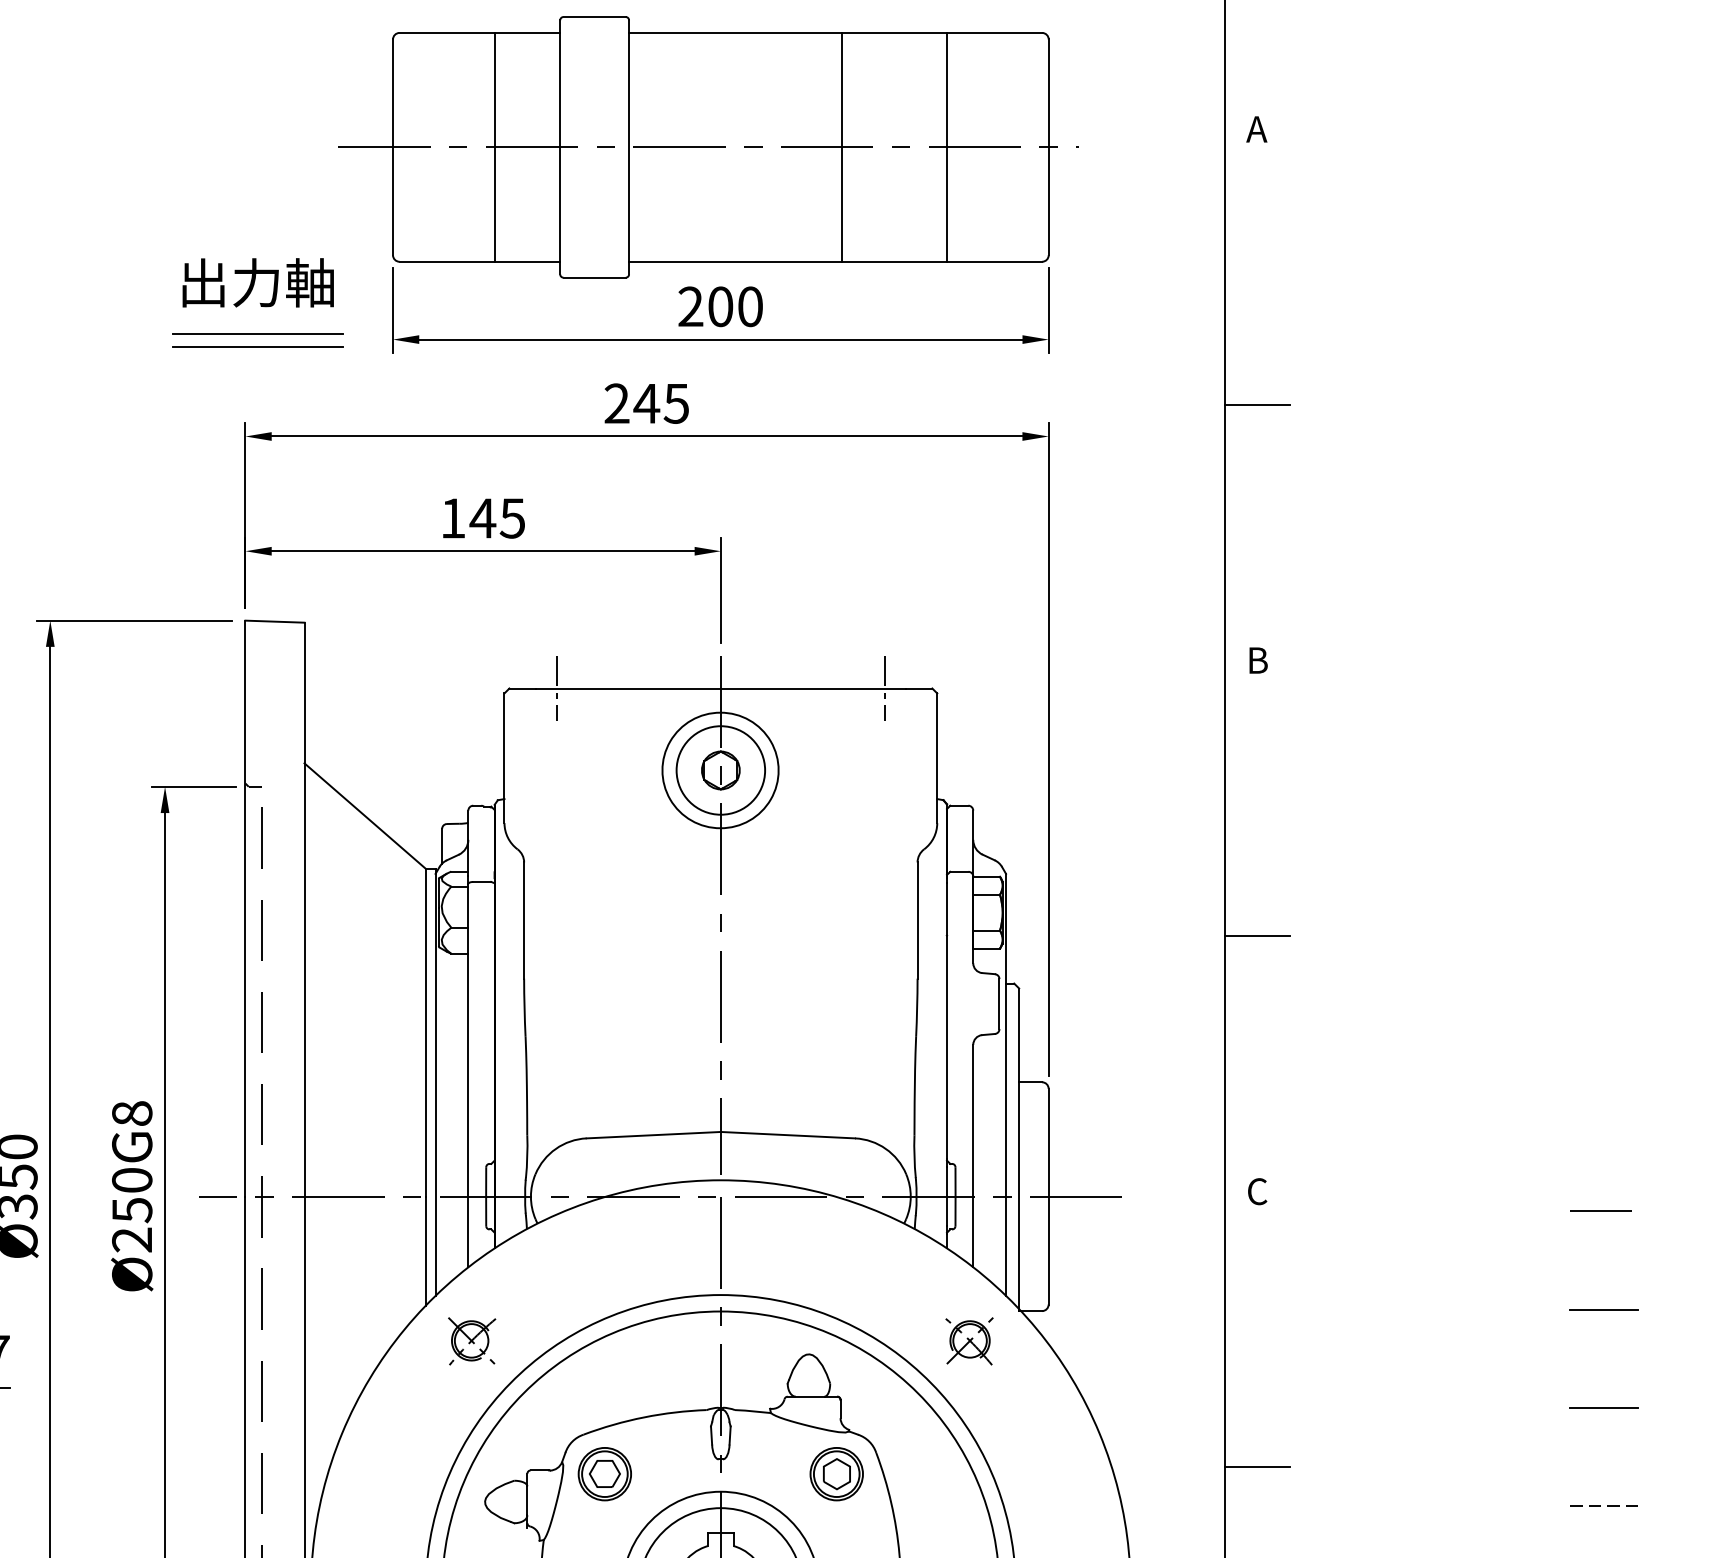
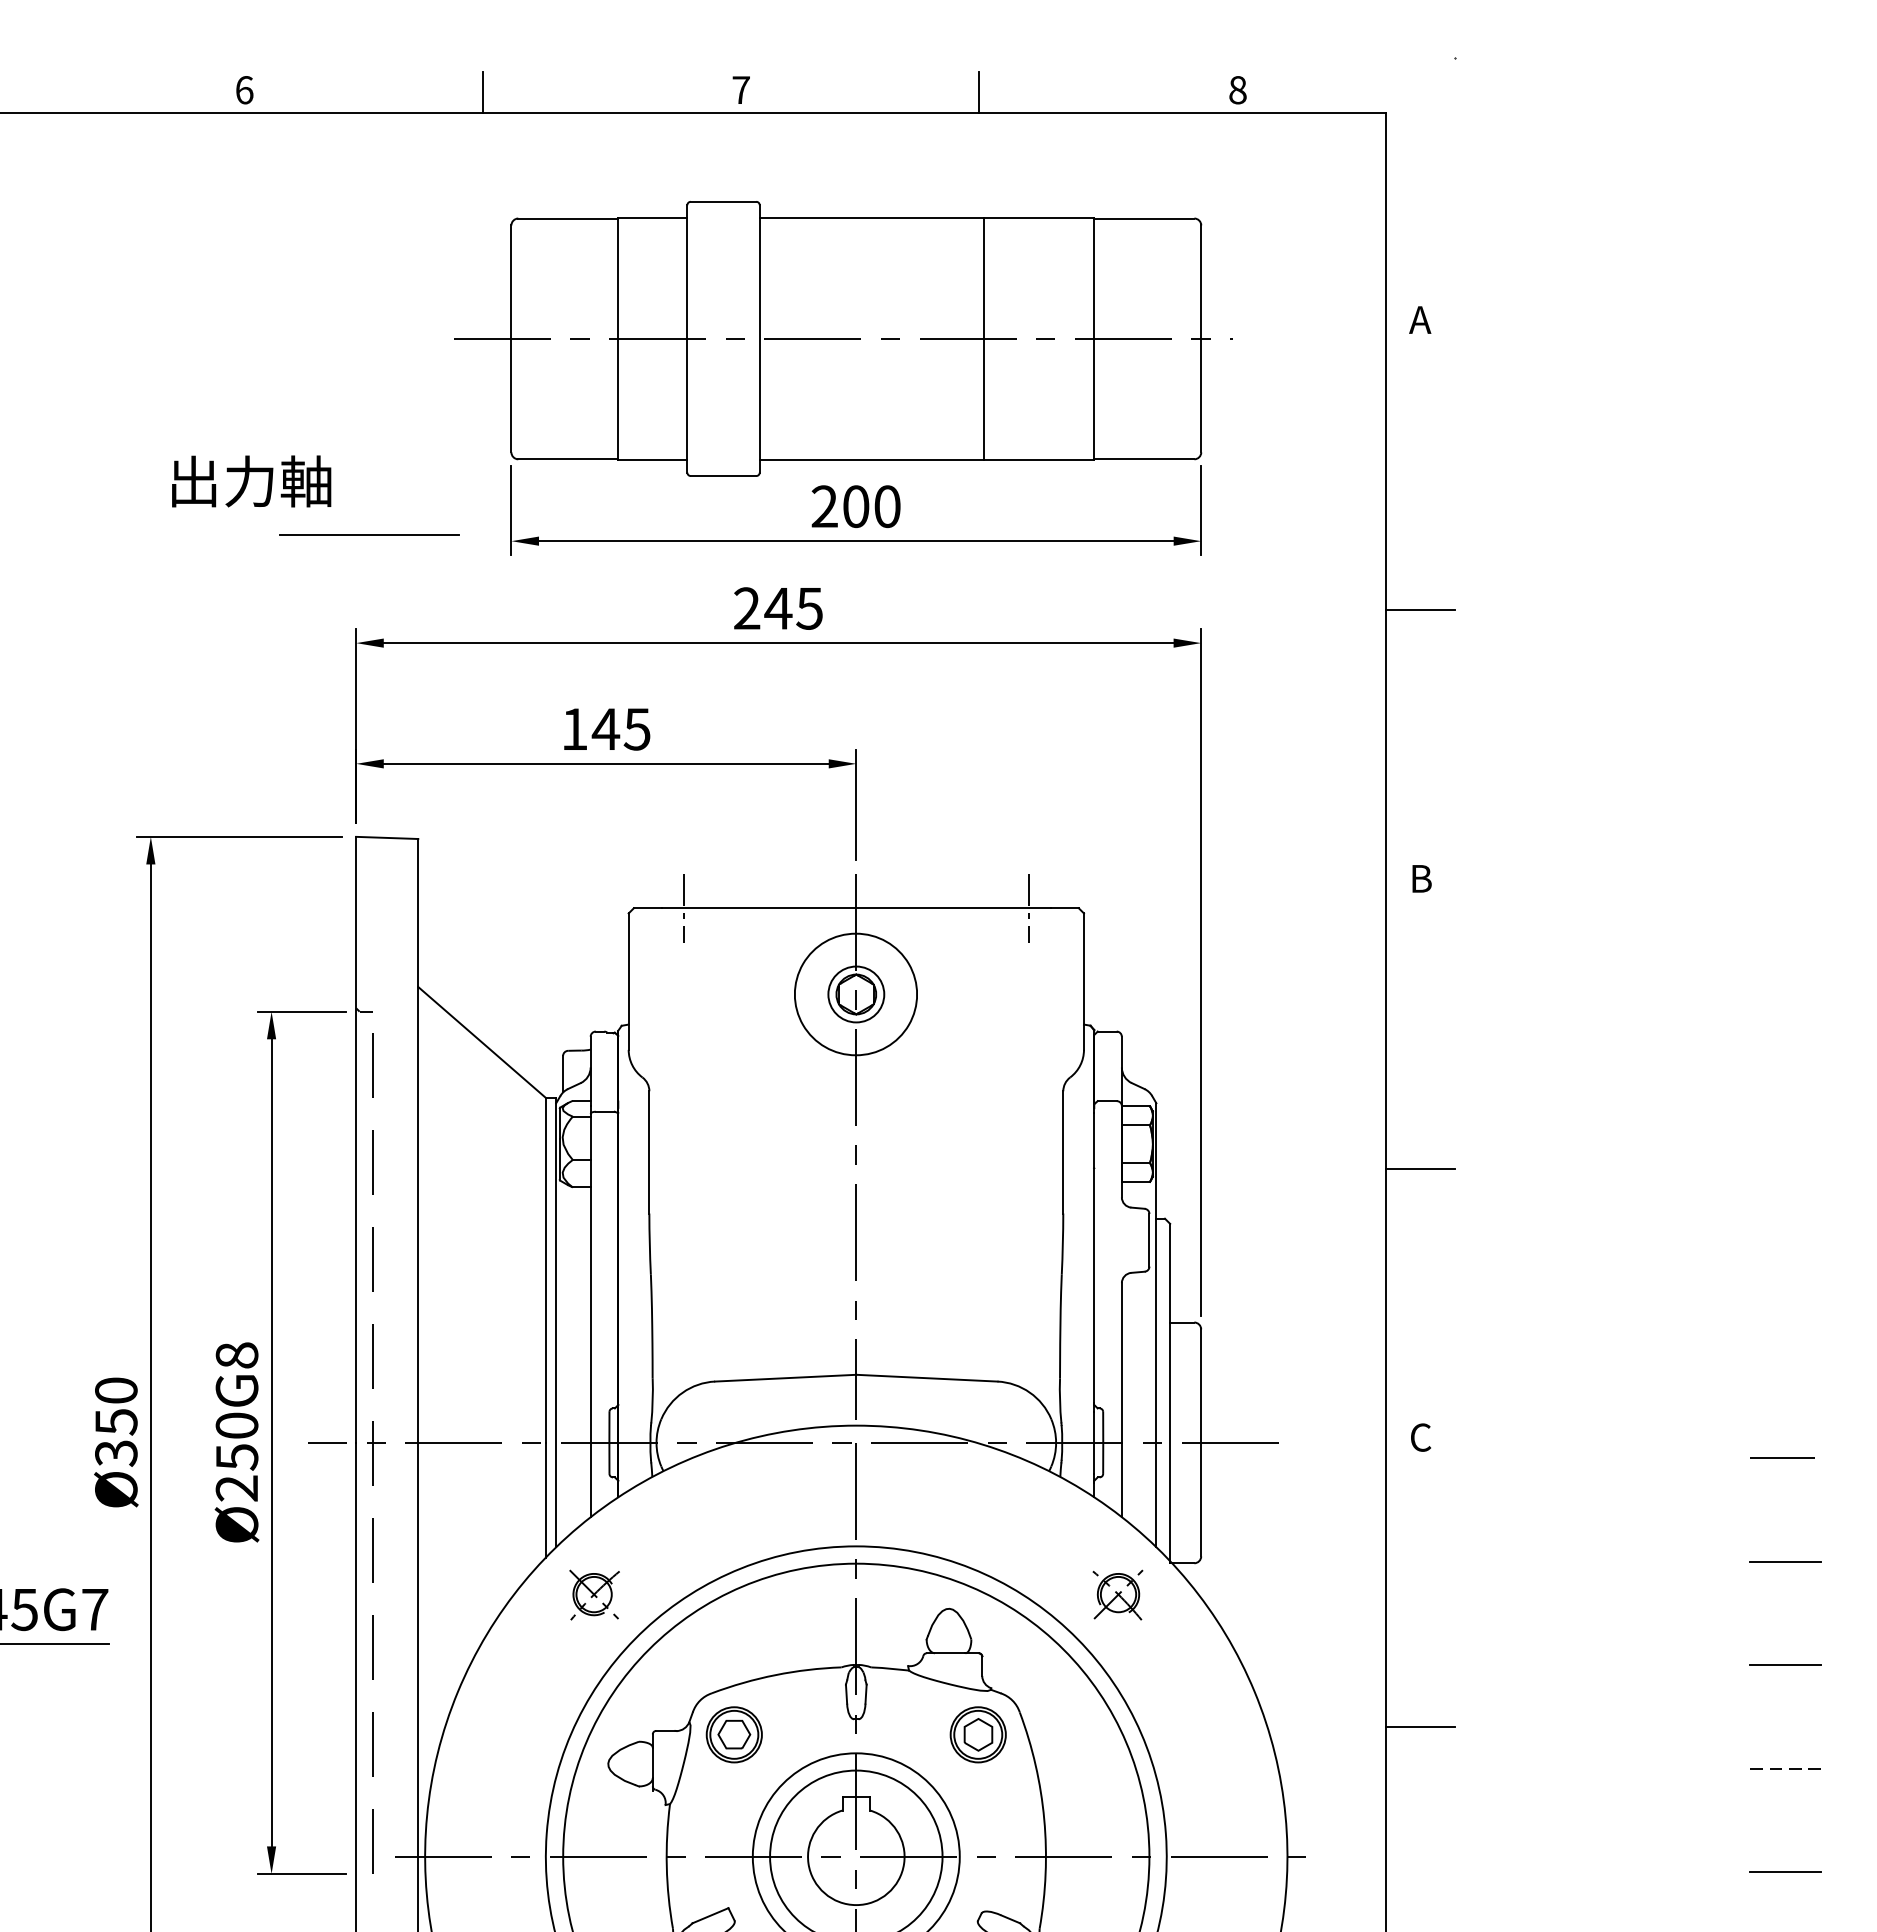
text: (258, 282) -> (251, 481), moved
line: (258, 347) -> (369, 549), removed
circle: (720, 770) -> (855, 994), size x0.6

